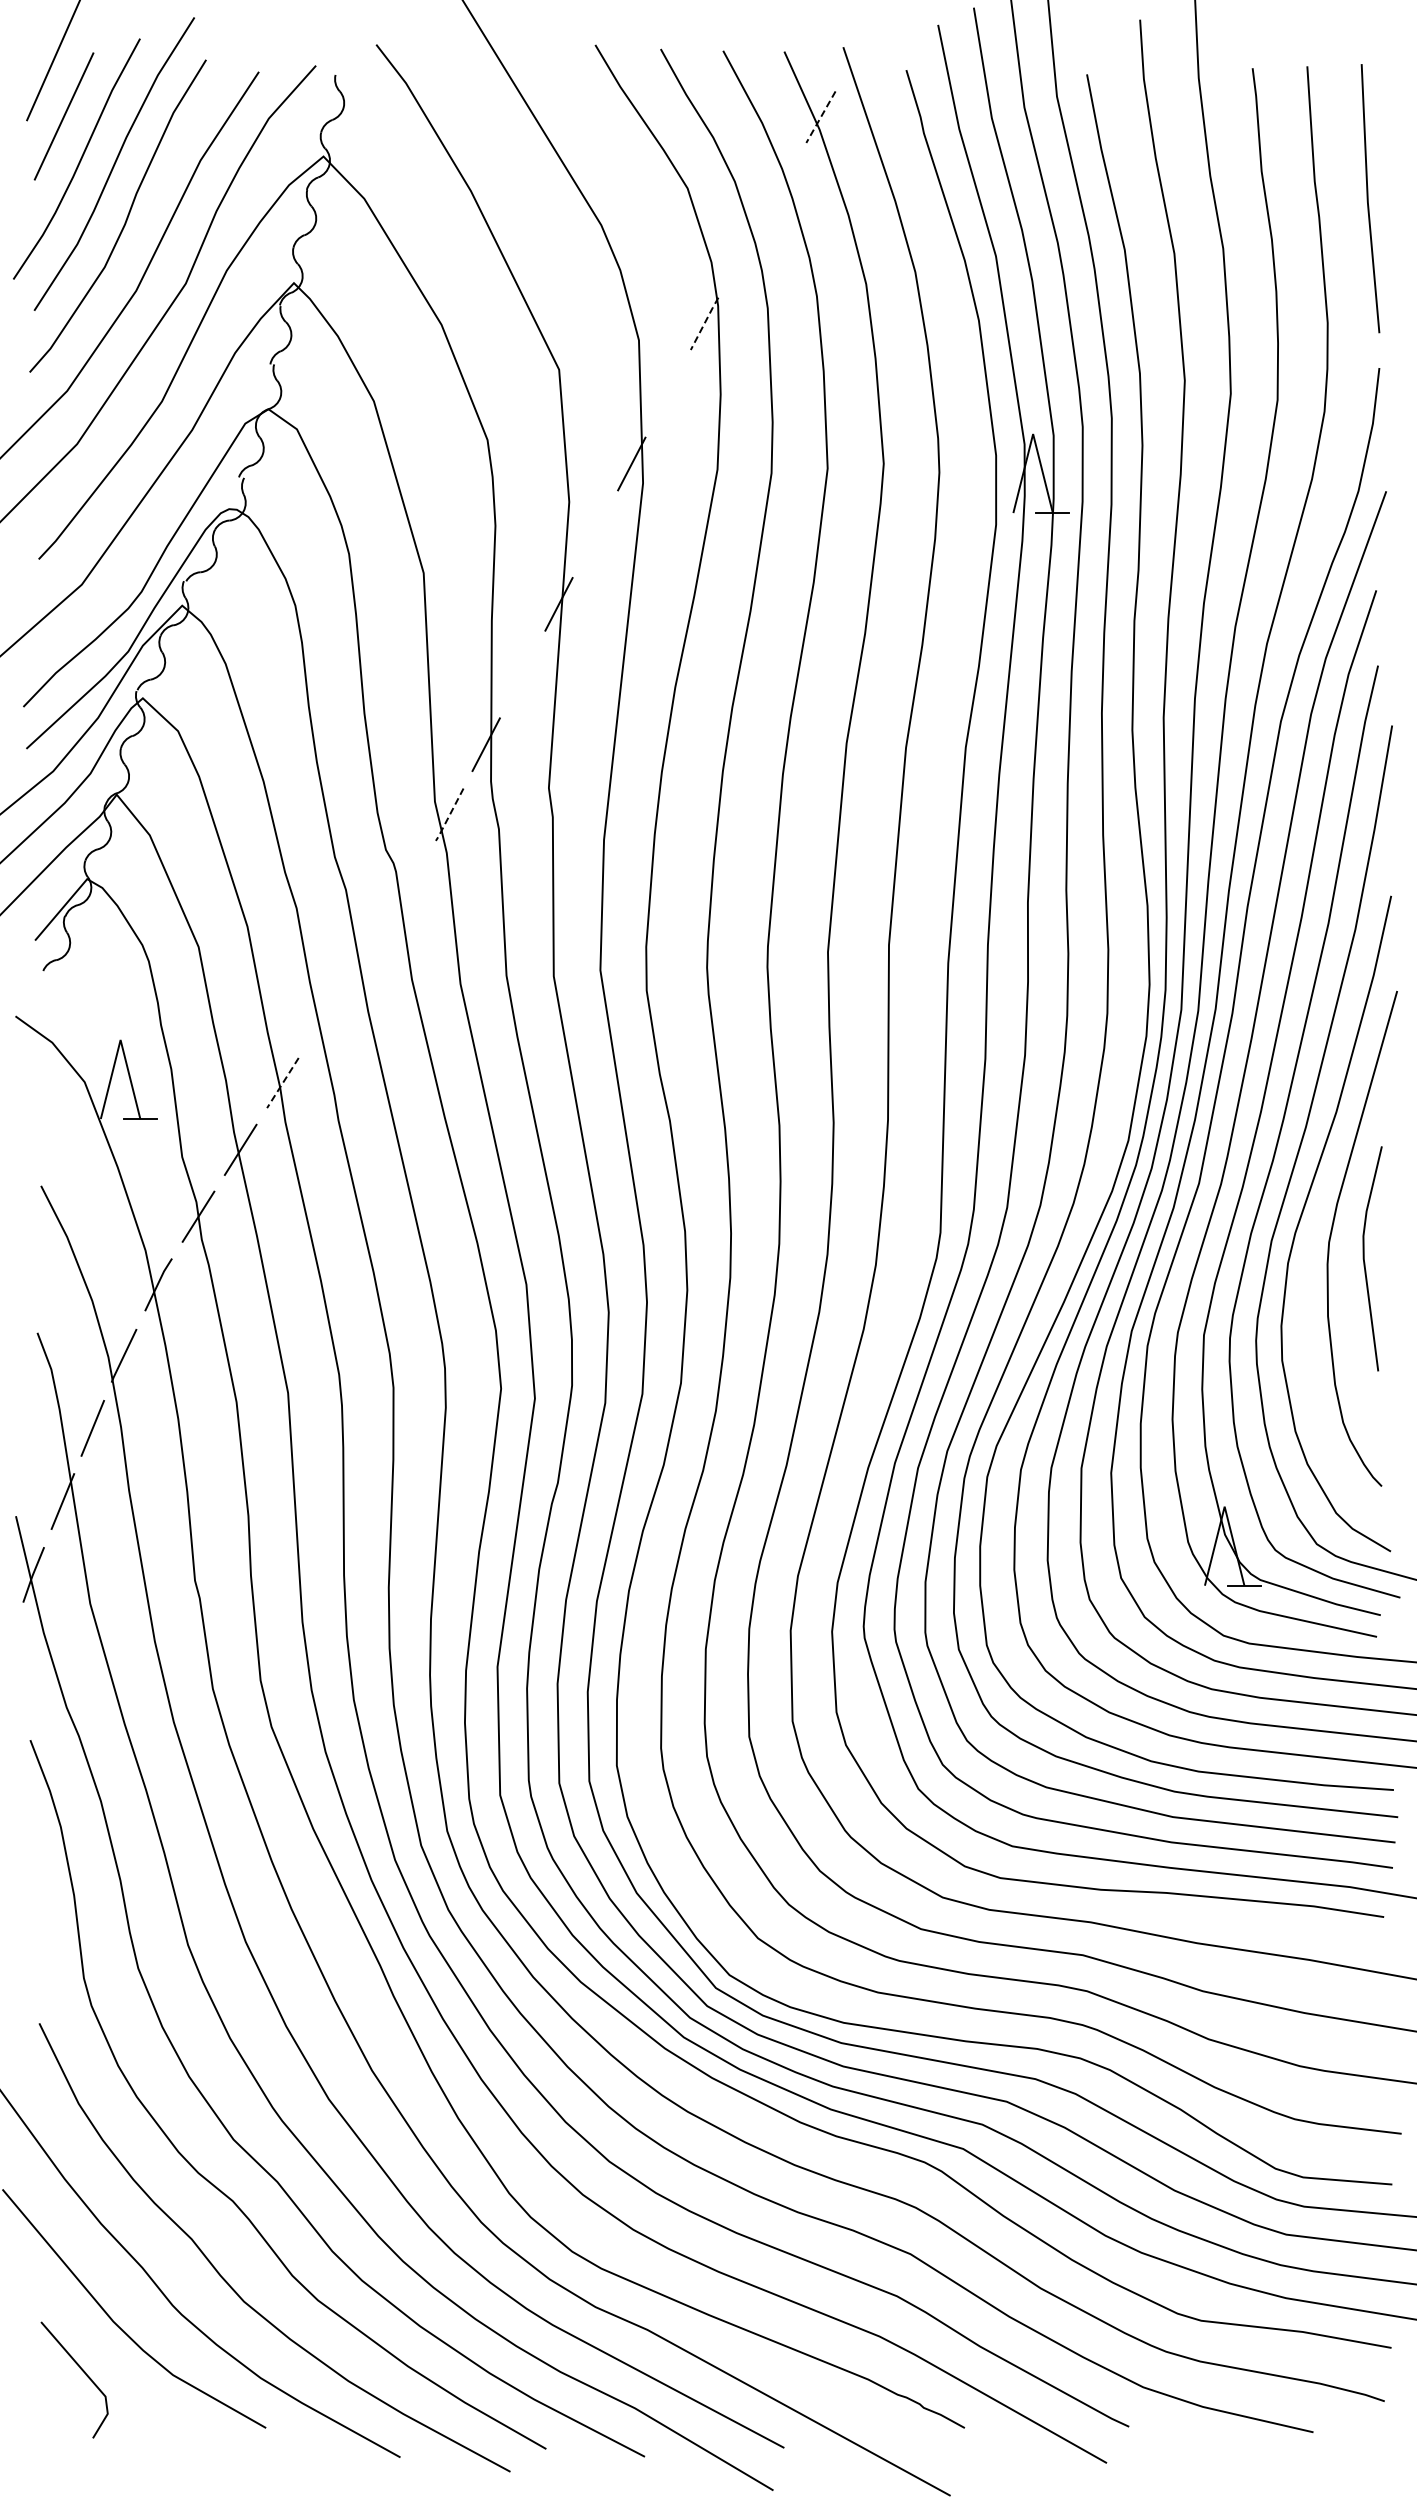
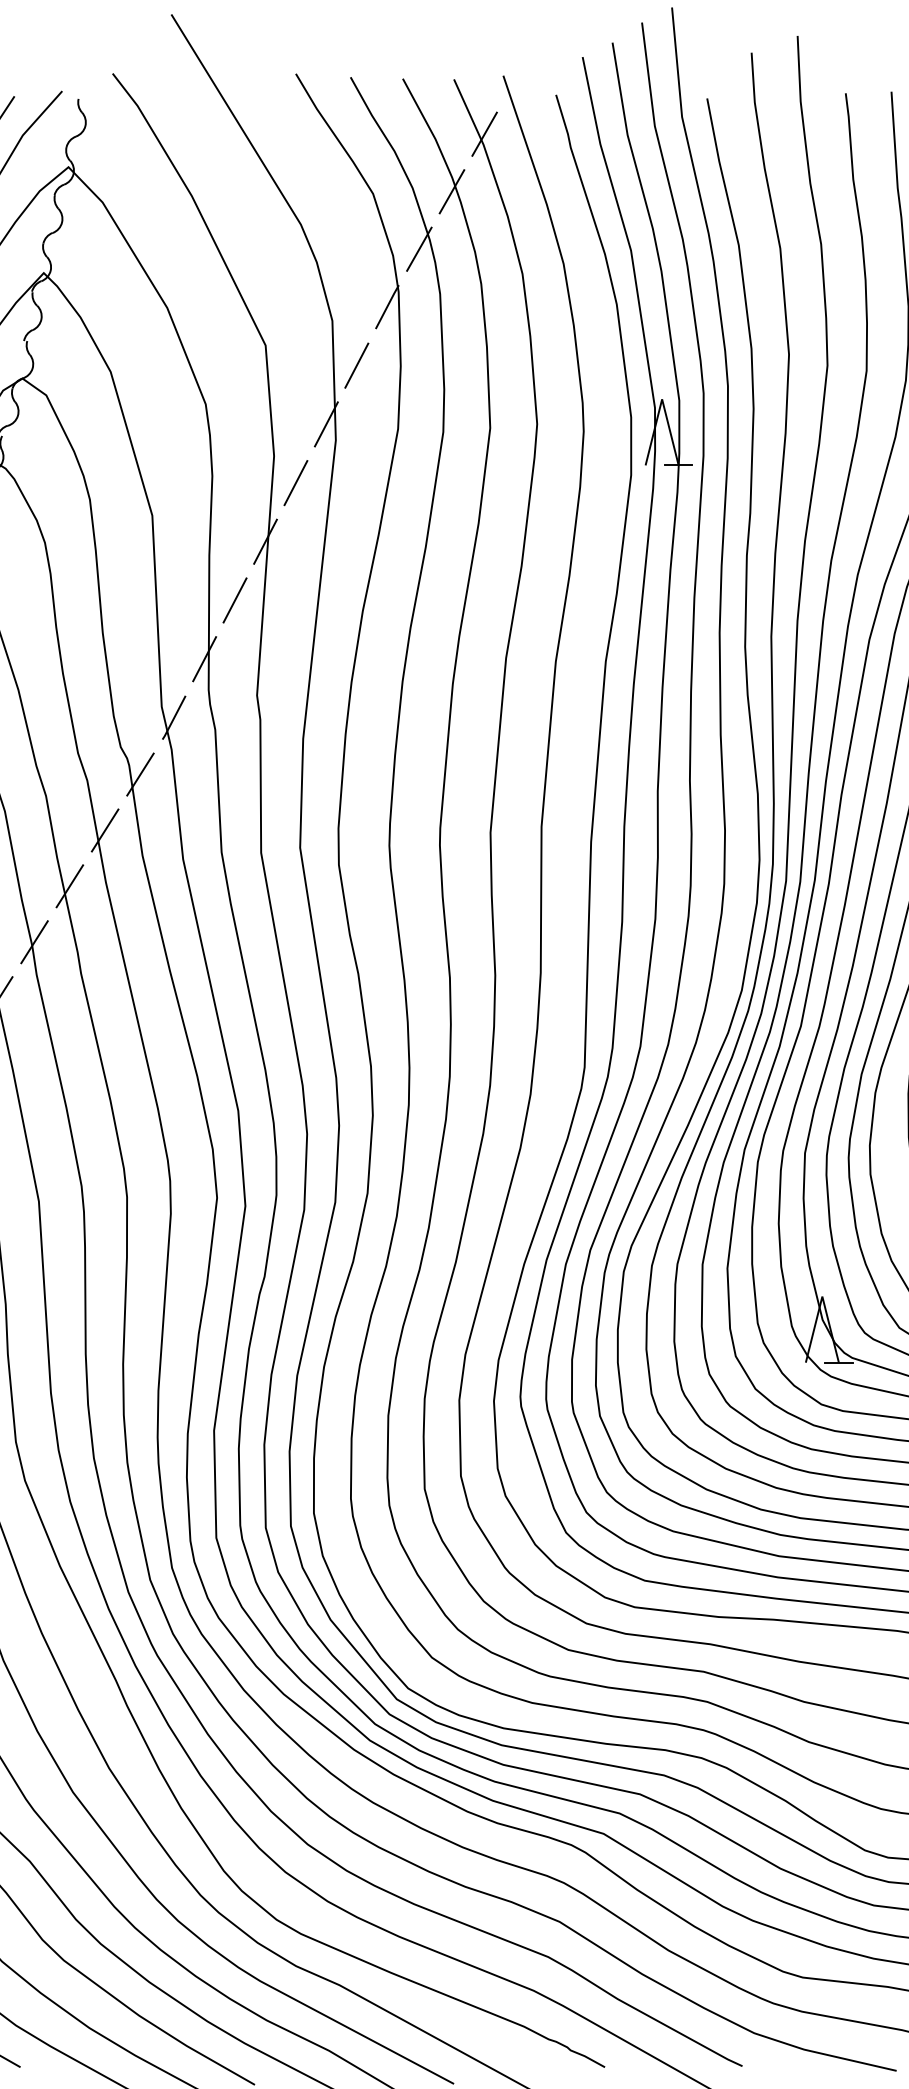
line: (820, 117) -> (484, 134), dashed -> solid
line: (781, 185) -> (451, 191), added
line: (742, 254) -> (419, 249), added
line: (704, 323) -> (387, 306), dashed -> solid
line: (667, 393) -> (356, 365), added
line: (594, 533) -> (295, 482), added
line: (522, 674) -> (234, 600), added
line: (449, 815) -> (173, 718), dashed -> solid
line: (409, 882) -> (140, 774), added
line: (367, 949) -> (105, 830), added
line: (324, 1016) -> (69, 886), added
line: (282, 1083) -> (34, 942), dashed -> solid

